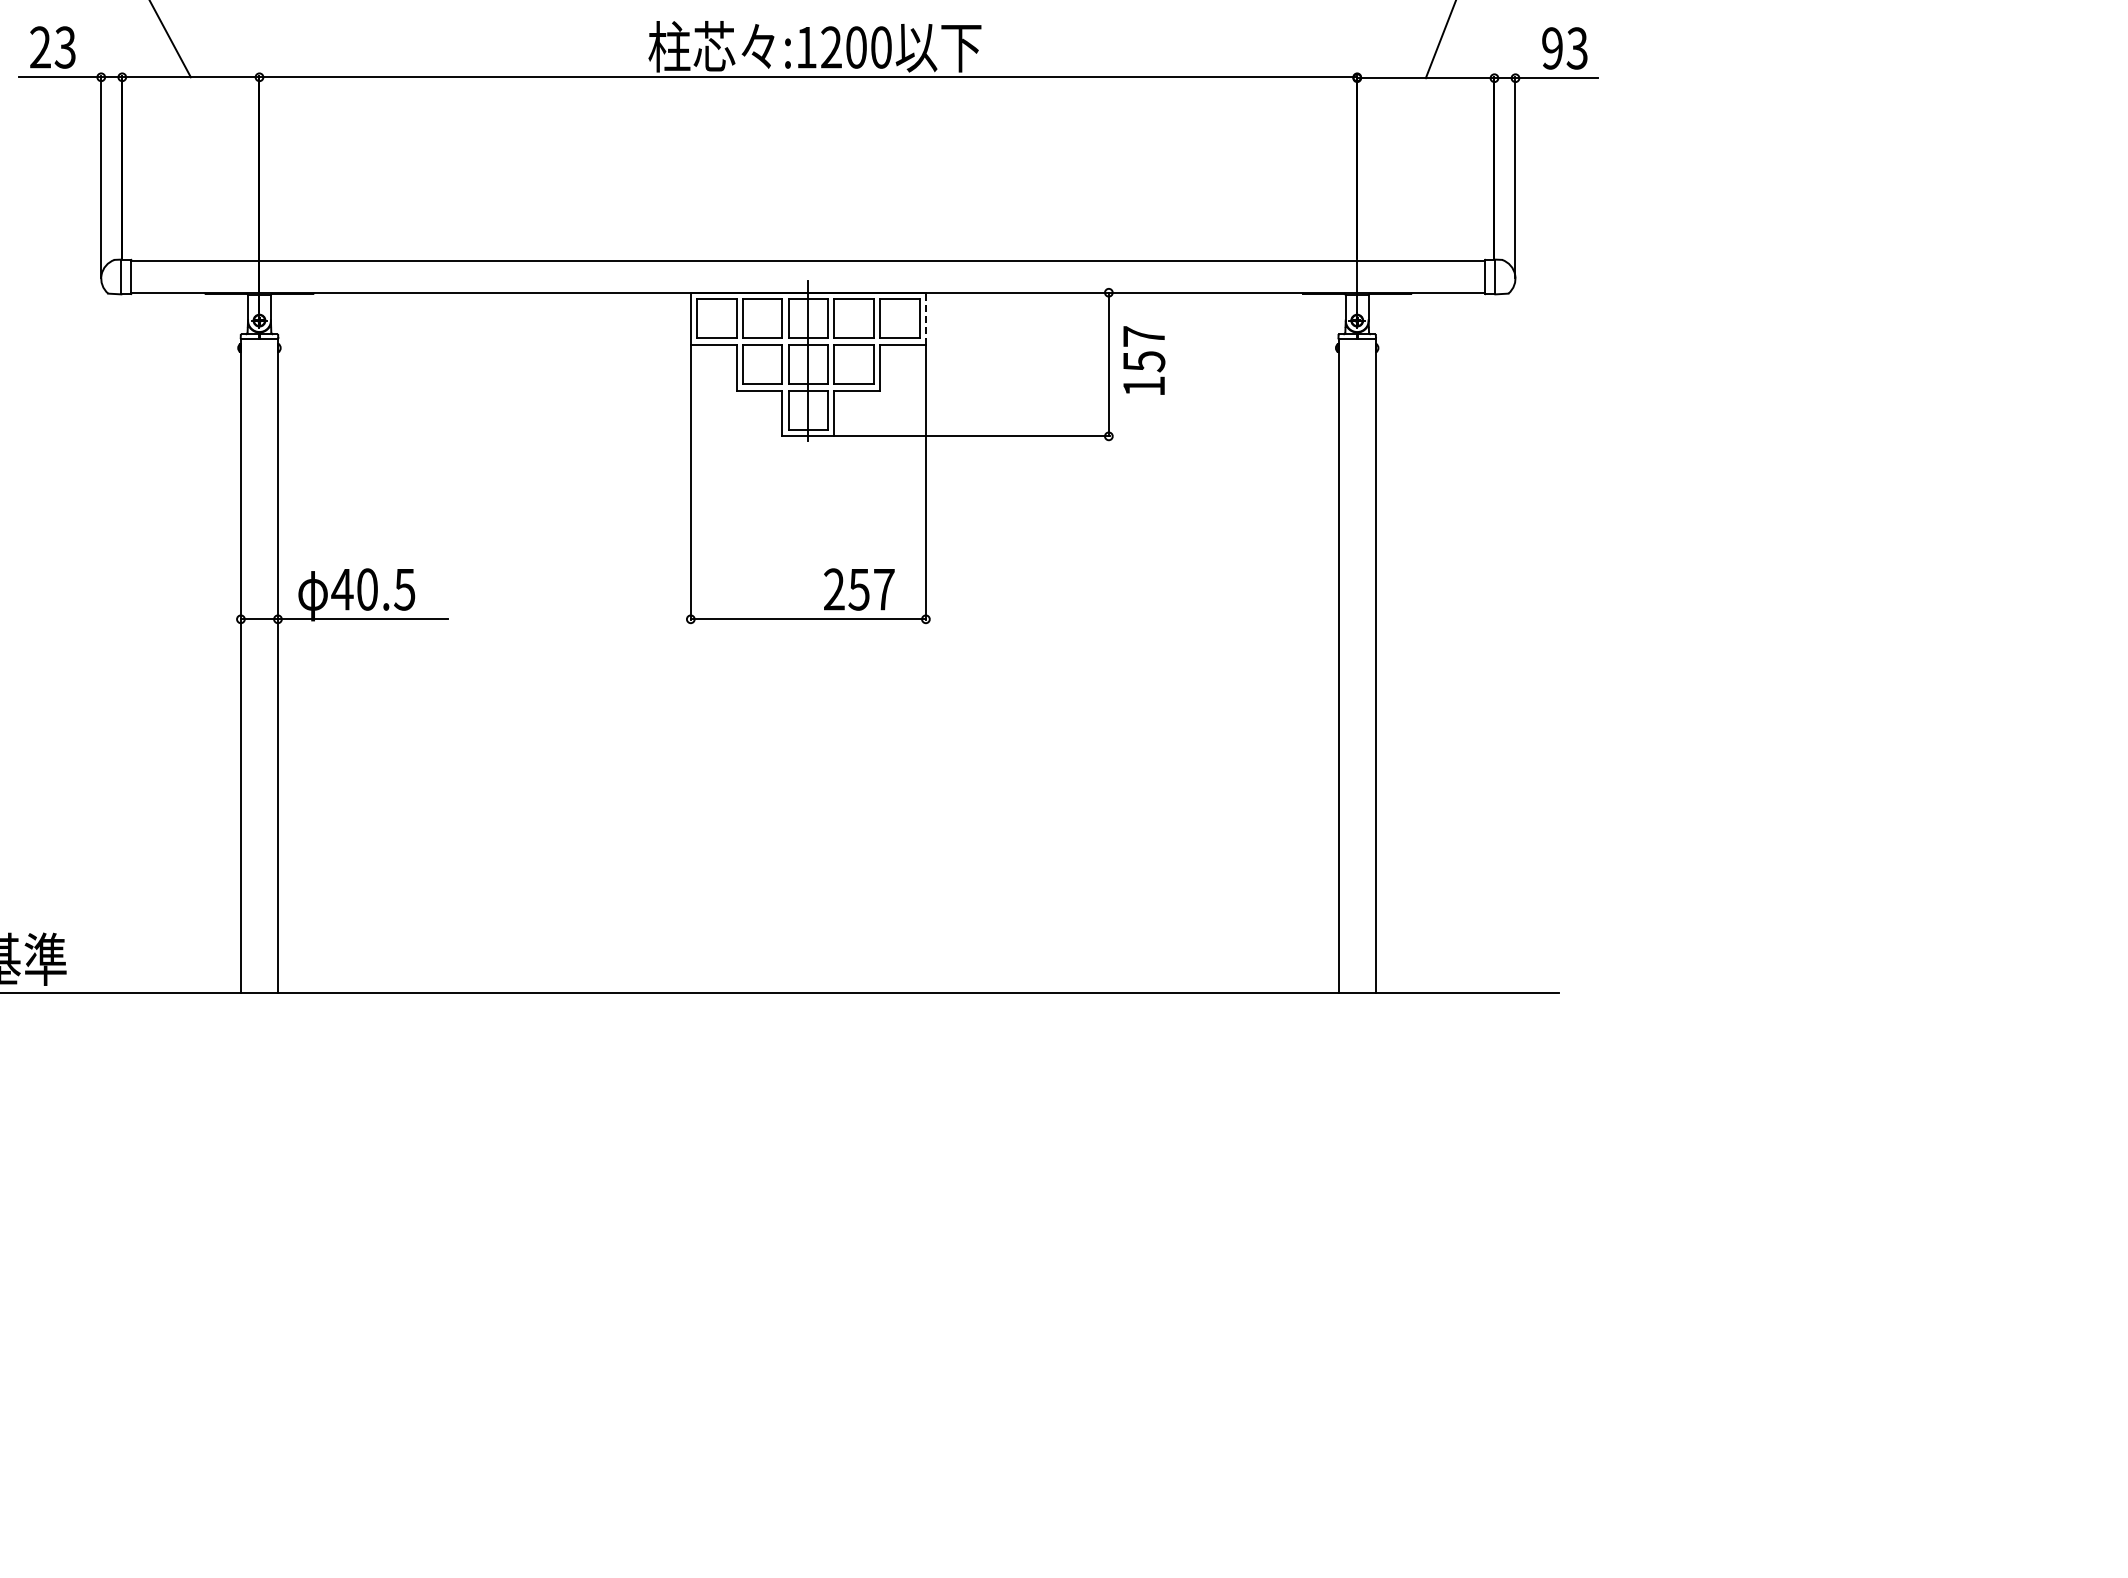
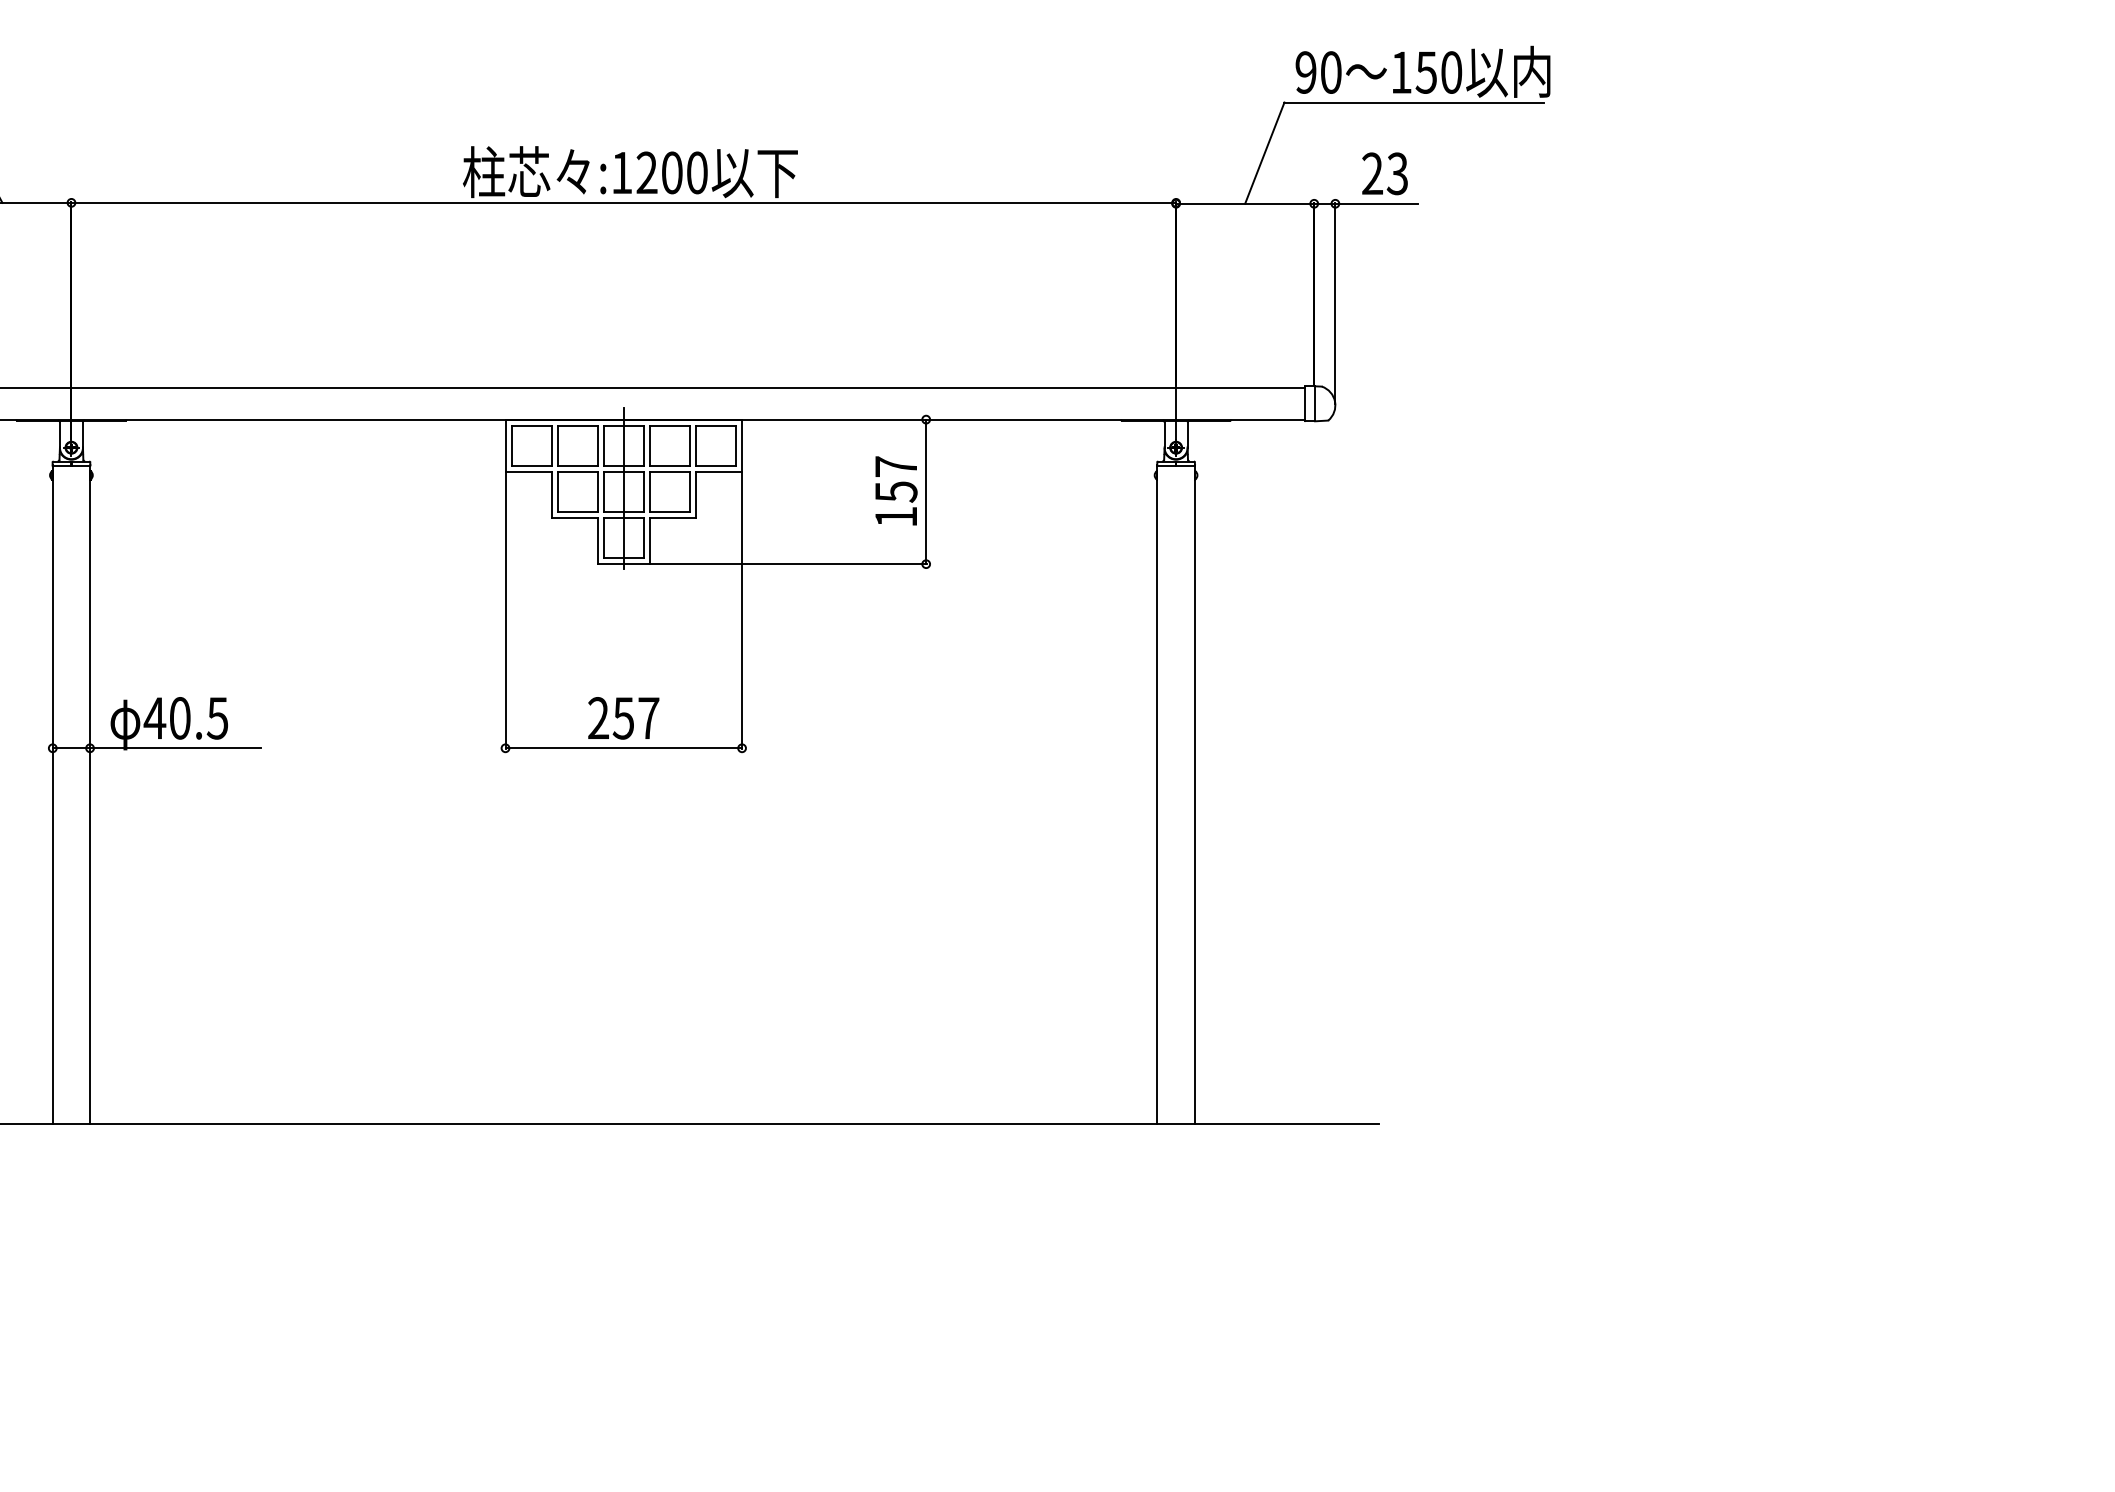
text: (1552, 48) -> (1372, 173), 93 -> 23
line: (925, 318) -> (741, 445), dashed -> solid
text: (1144, 360) -> (896, 490), moved
text: (859, 589) -> (623, 718), moved

